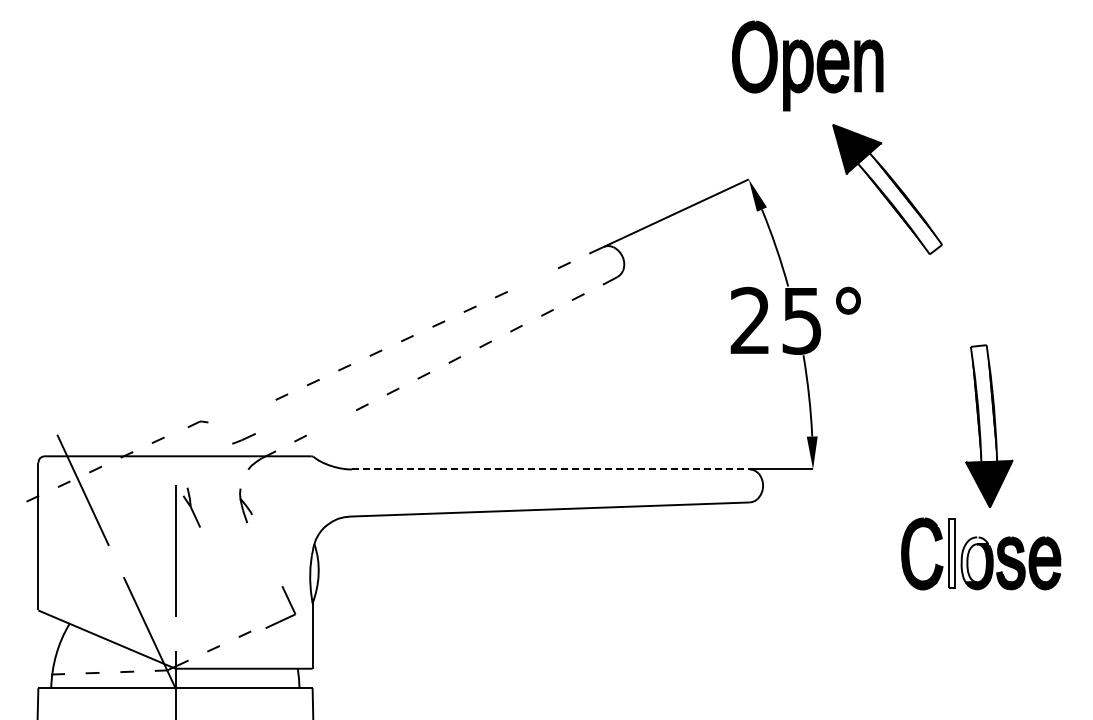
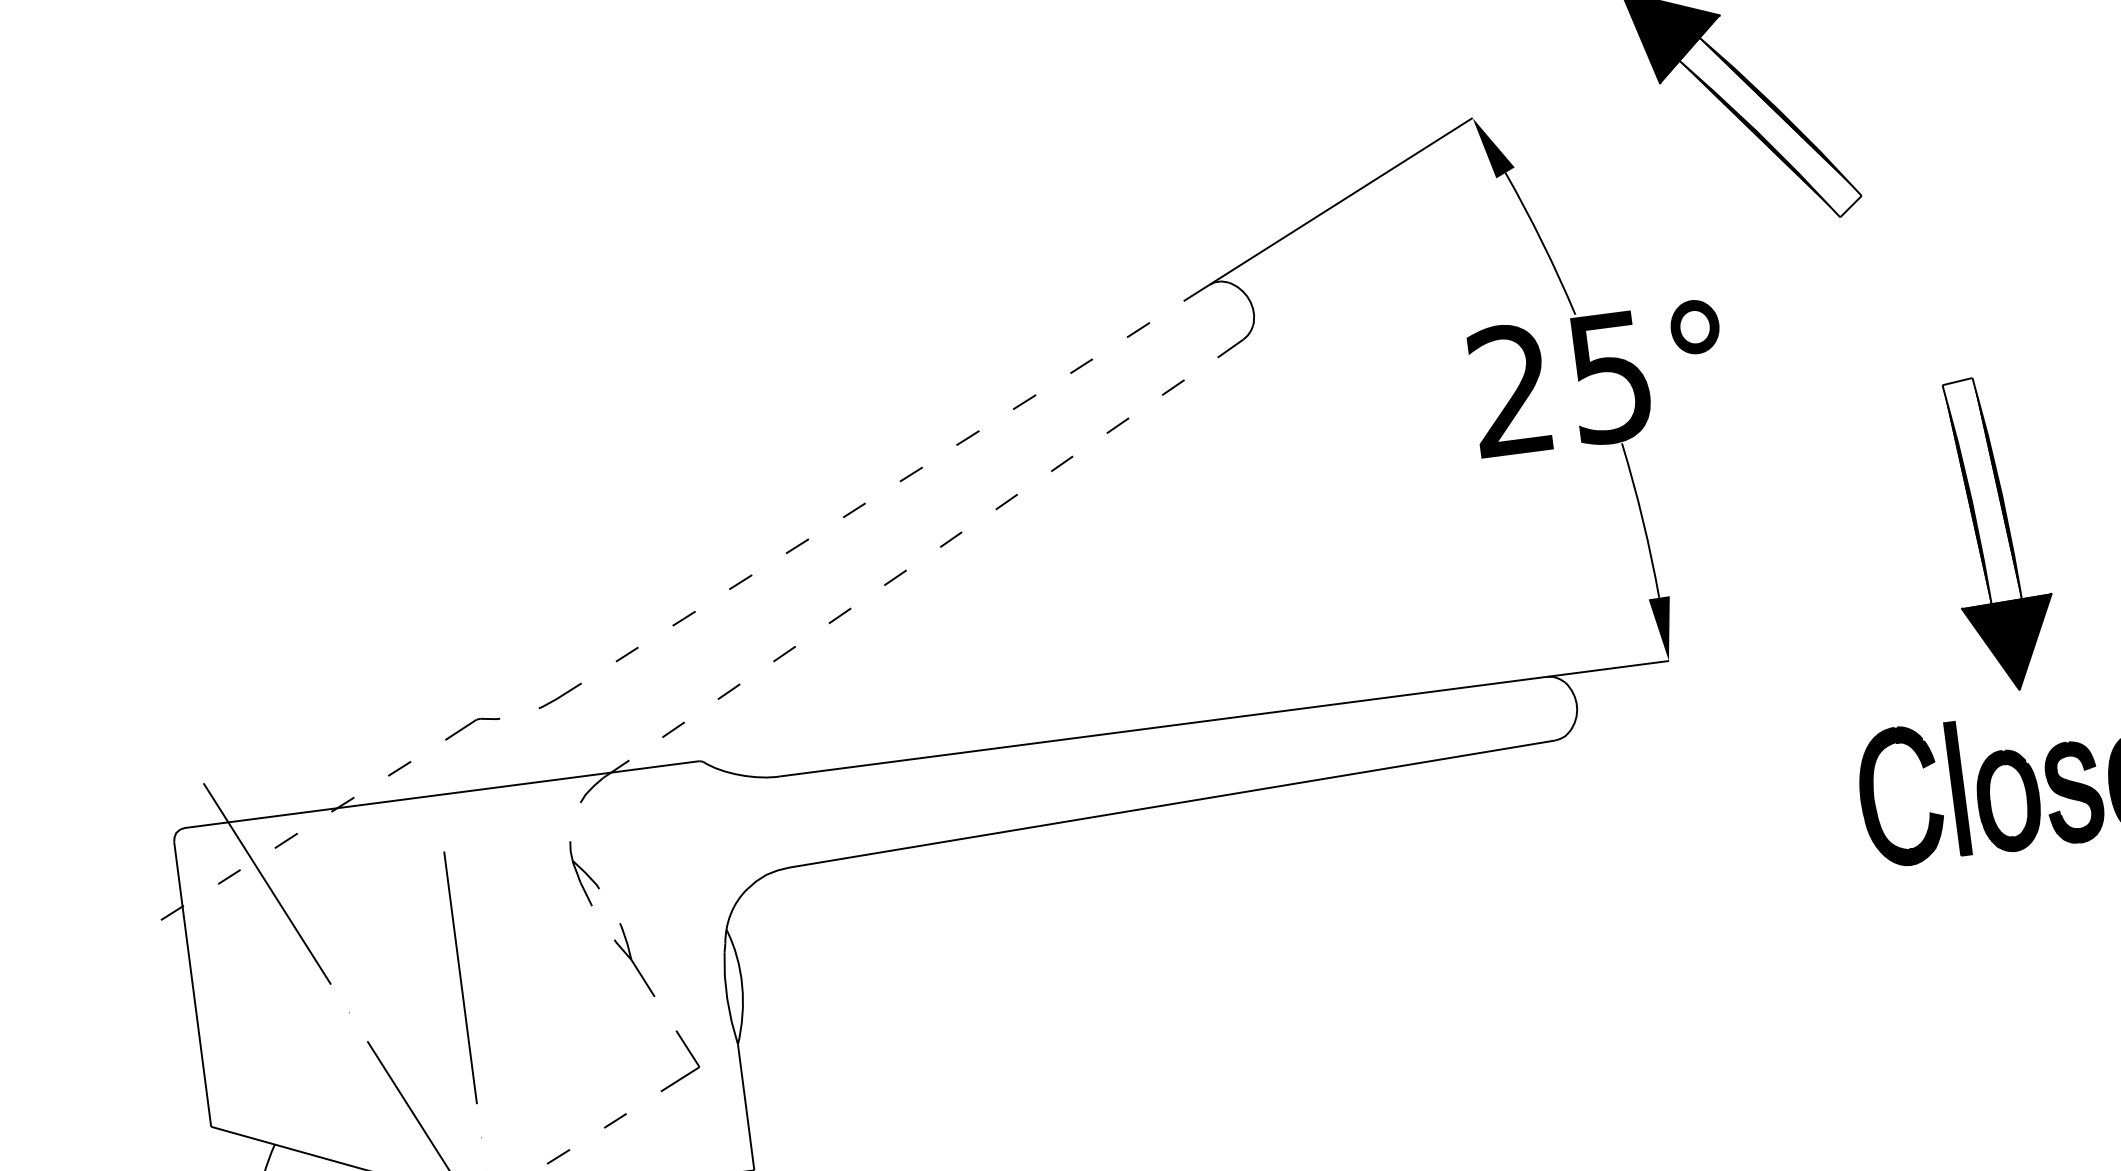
line: (532, 279) -> (1080, 365), added
line: (331, 422) -> (729, 691), added
part: (197, 424) -> (471, 728), size x1.43
line: (243, 438) -> (559, 695), moved
line: (550, 469) -> (1162, 726), dashed -> solid
part: (191, 507) -> (632, 960), moved
fill: (951, 553) -> (1956, 788), added
fill: (974, 559) -> (2002, 794), added
part: (281, 607) -> (679, 1060), size x0.71

